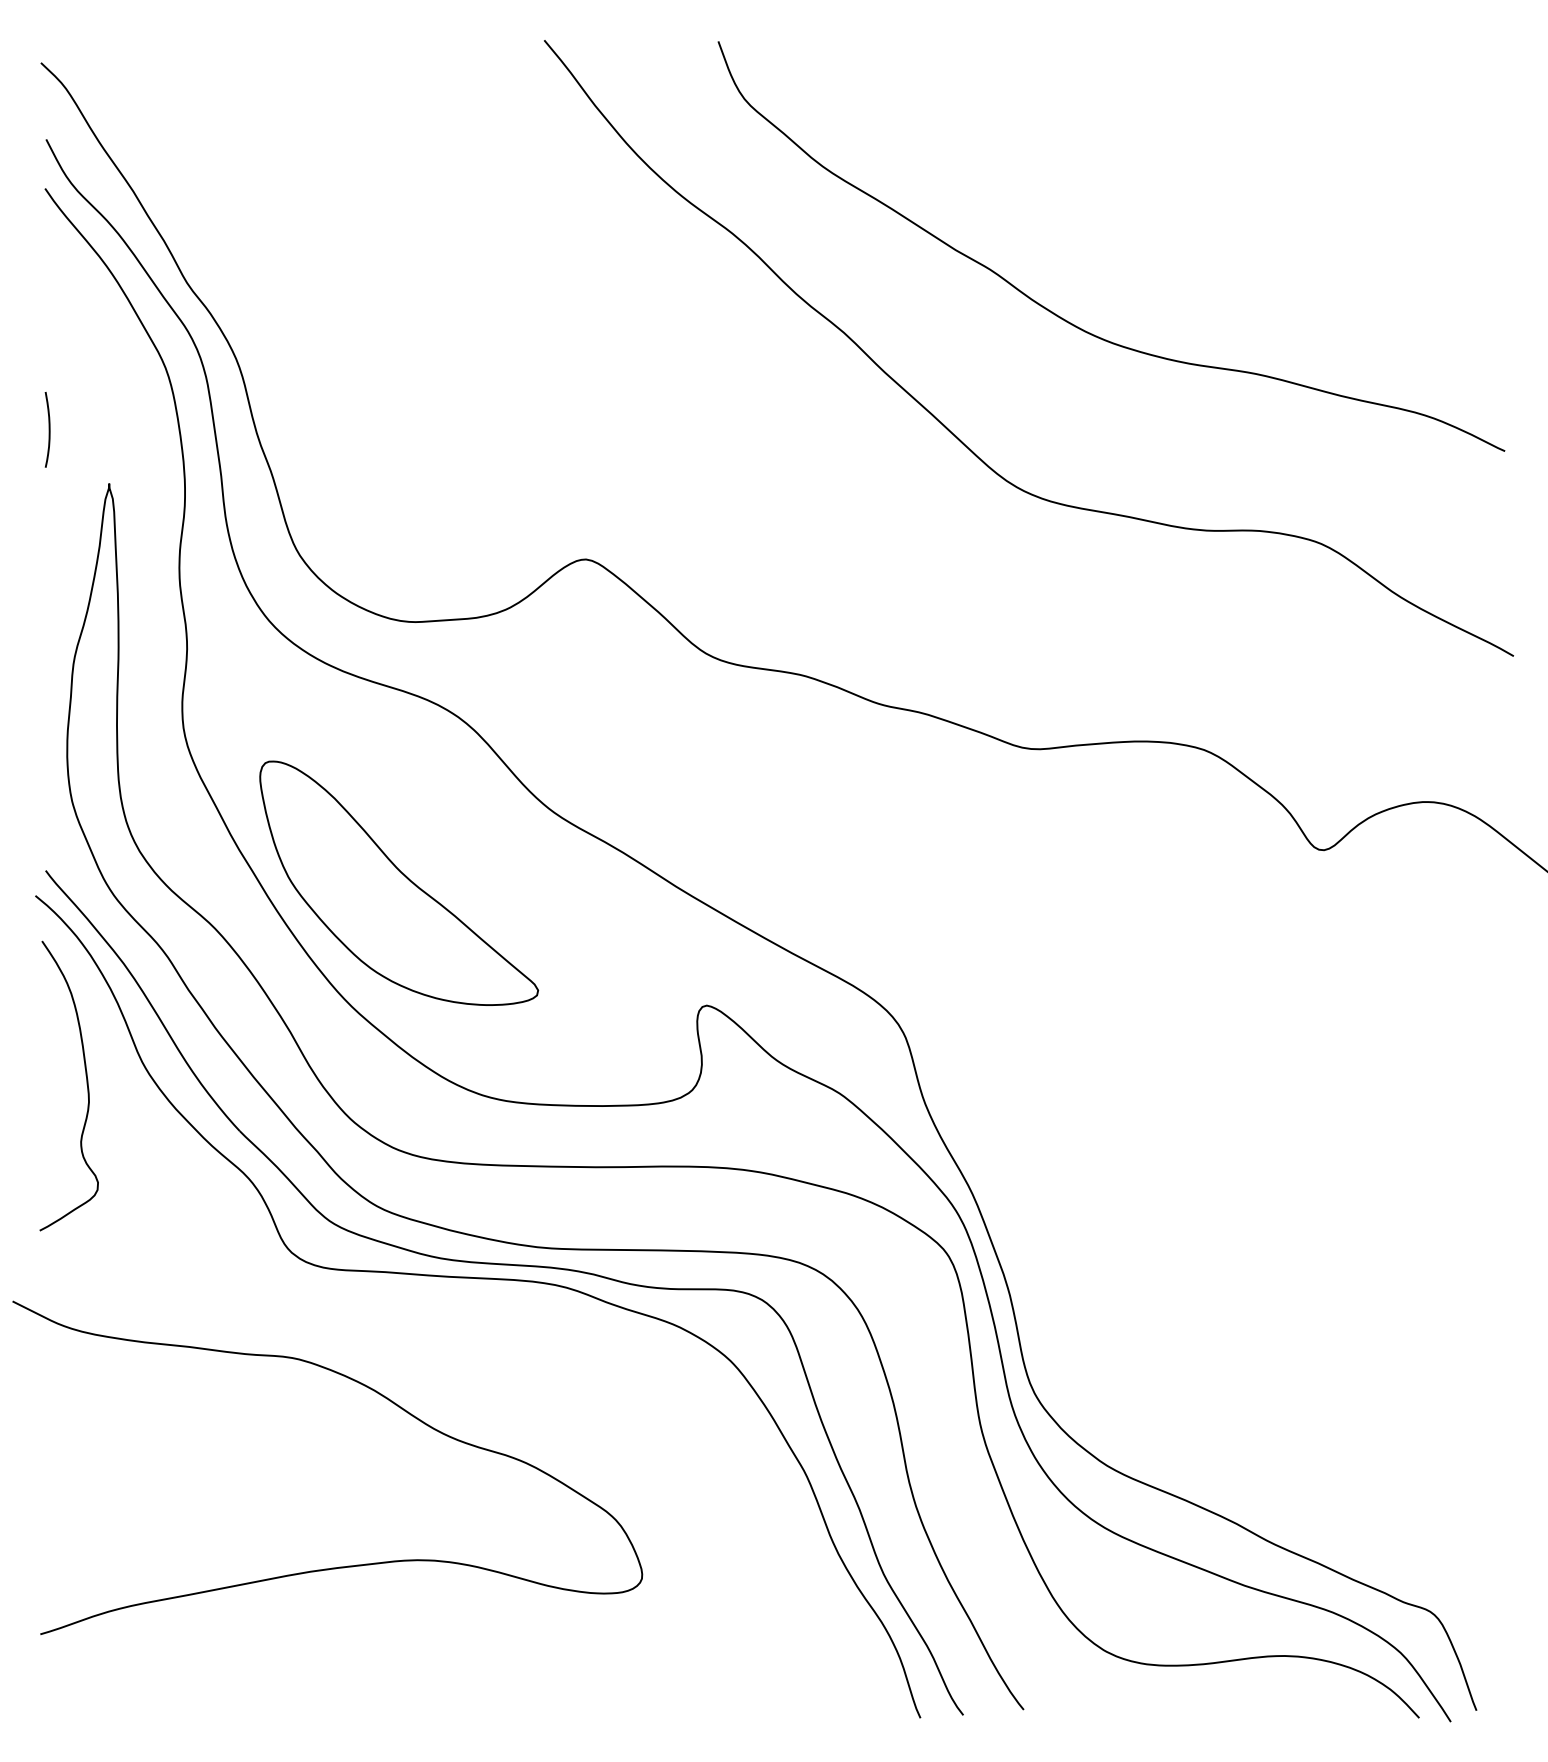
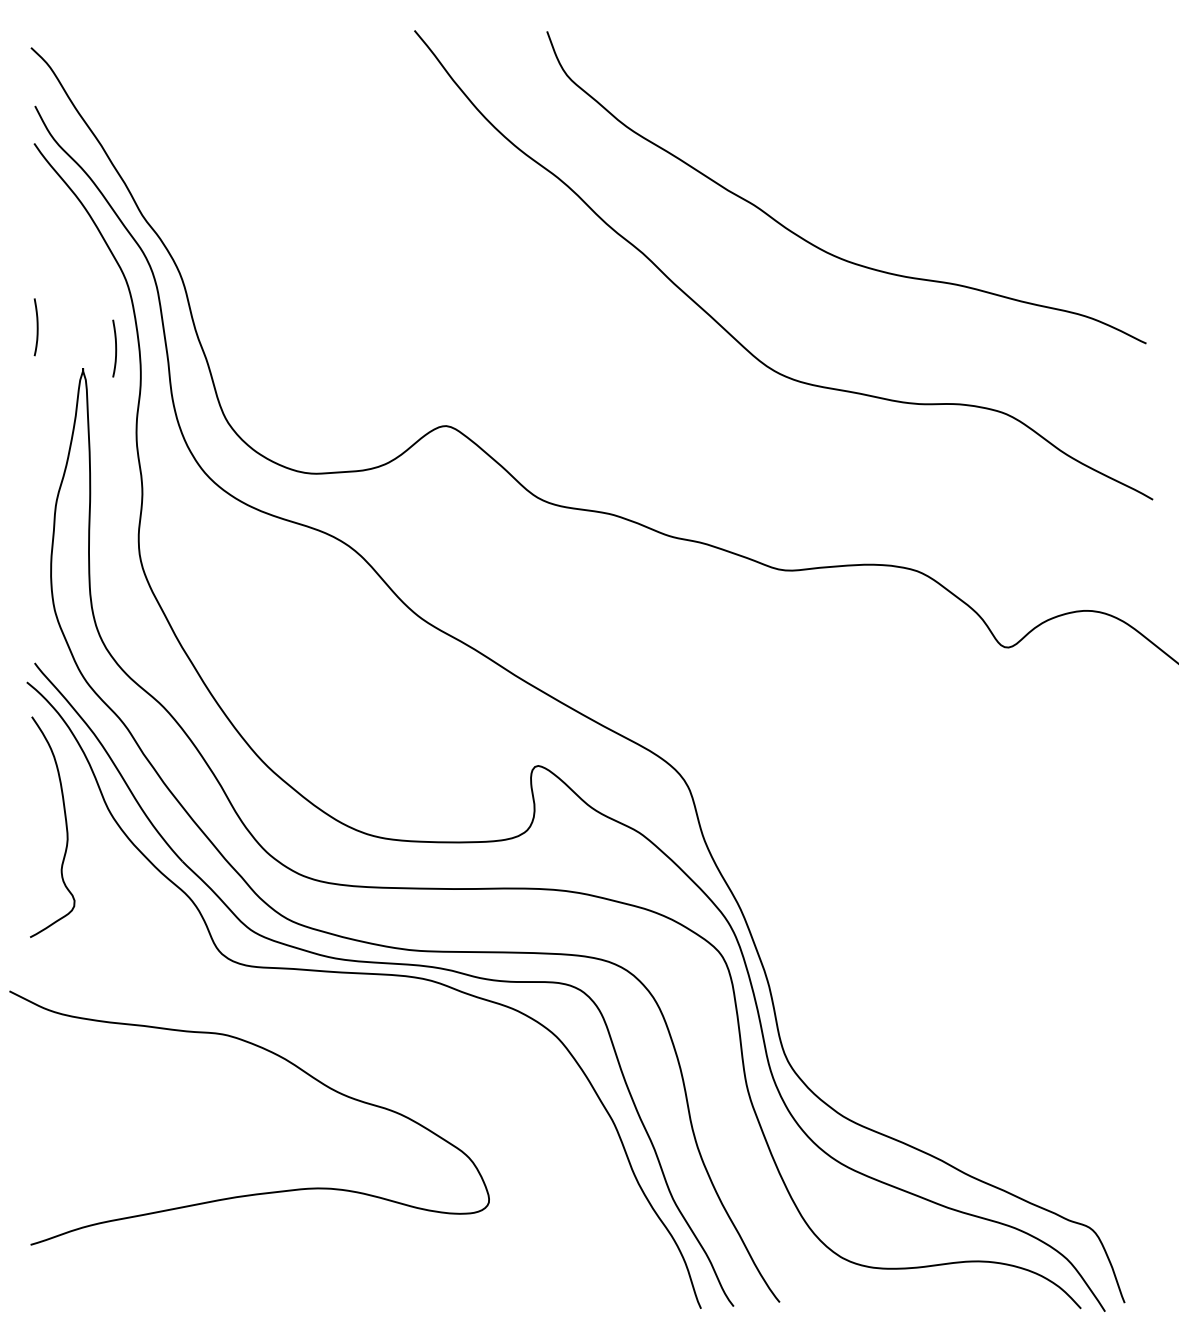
curve: (151, 457) -> (115, 348), added
part: (399, 882) -> (304, 672), removed

